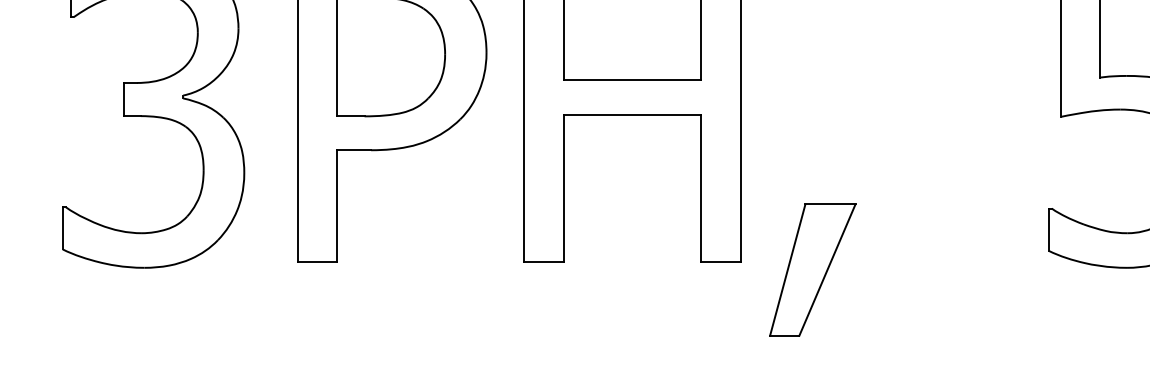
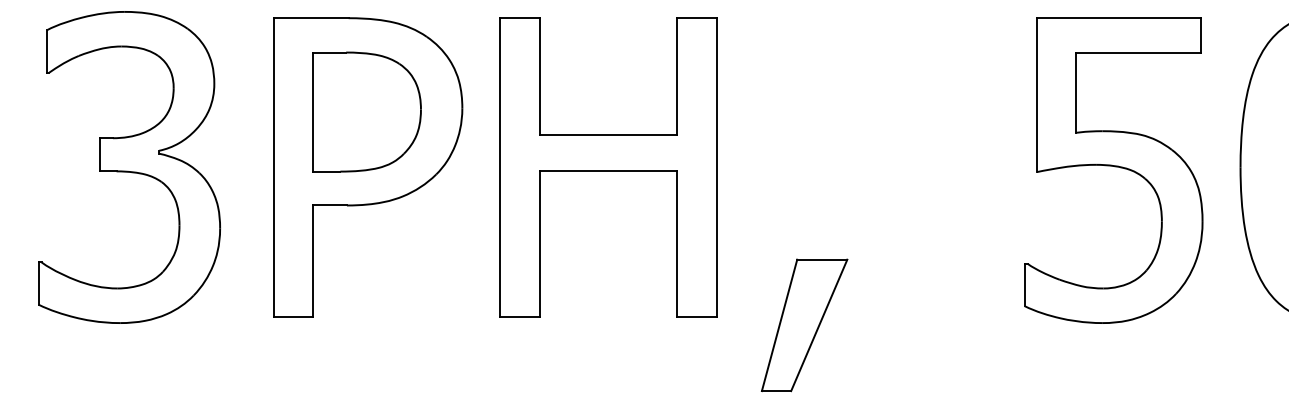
part: (812, 270) -> (804, 325), moved

